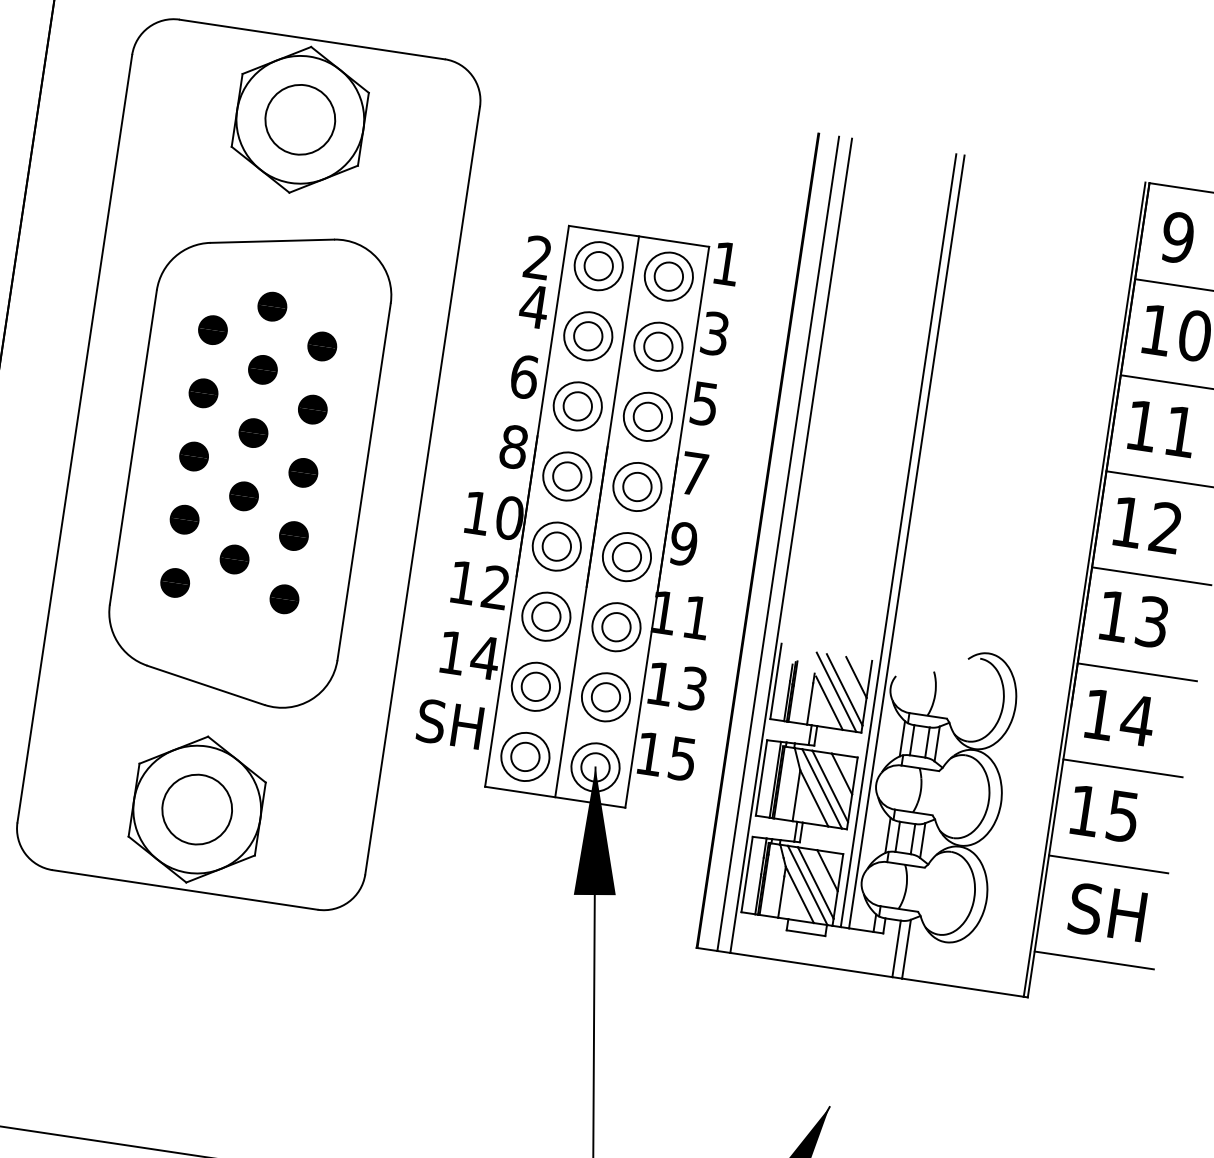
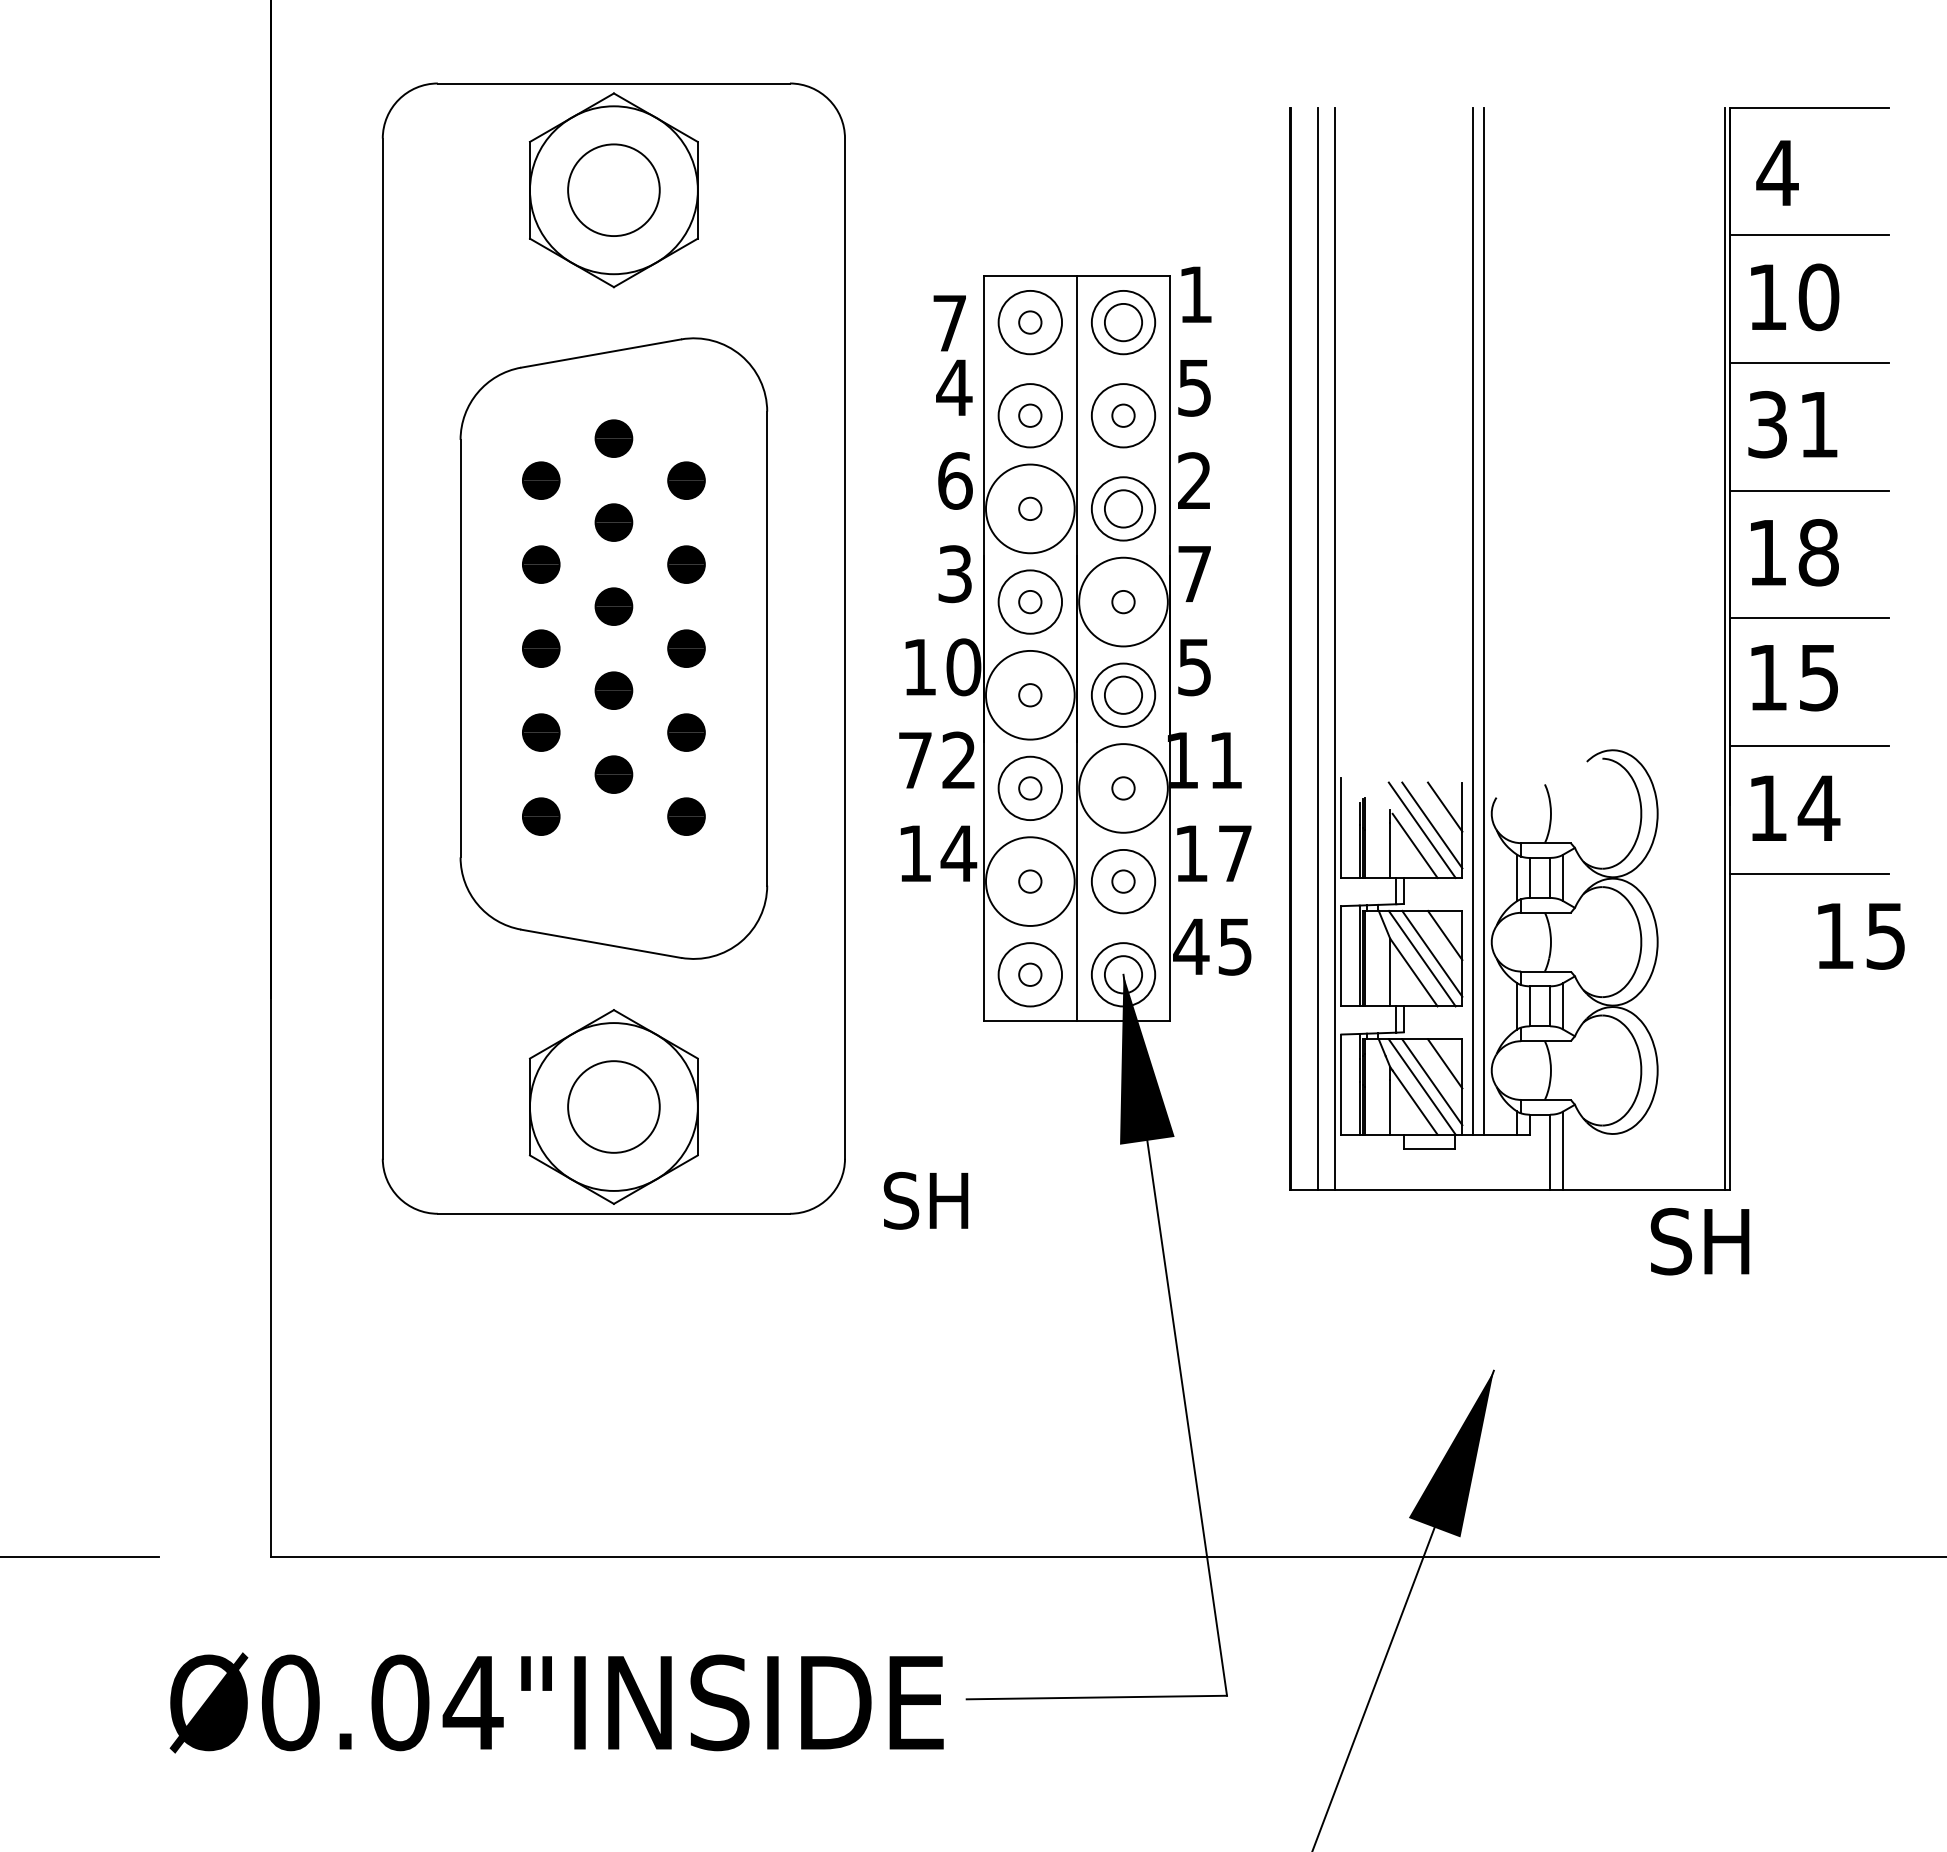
text: (1177, 237) -> (1777, 172), 9 -> 4
text: (537, 257) -> (949, 322), 2 -> 7
circle: (598, 266) -> (1029, 322), size x0.6
text: (714, 333) -> (1194, 387), 3 -> 5
circle: (587, 336) -> (1029, 415), size x0.6
circle: (658, 346) -> (1123, 415), size x0.6
text: (704, 403) -> (1194, 480), 5 -> 2
circle: (577, 405) -> (1029, 508), size x0.6
circle: (577, 406) -> (1030, 508), size x1.4
text: (1141, 425) -> (1767, 424), 11 -> 31
text: (514, 447) -> (955, 574), 8 -> 3
circle: (566, 475) -> (1029, 601), size x0.6
circle: (637, 486) -> (1123, 601), size x0.6
circle: (637, 486) -> (1123, 601), size x1.4
text: (1165, 527) -> (1818, 552), 12 -> 18
text: (683, 544) -> (1194, 667), 9 -> 5
circle: (556, 545) -> (1029, 694), size x0.6
circle: (557, 546) -> (1030, 694), size x1.4
text: (463, 582) -> (915, 760), 12 -> 72
circle: (545, 616) -> (1029, 788), size x0.6
text: (1152, 621) -> (1819, 676), 13 -> 15
circle: (616, 627) -> (1123, 788), size x0.6
circle: (616, 627) -> (1123, 788), size x1.4
circle: (535, 686) -> (1029, 881), size x0.6
circle: (536, 686) -> (1030, 881), size x1.4
text: (692, 688) -> (1234, 853), 13 -> 17
circle: (606, 697) -> (1123, 881), size x0.6
text: (449, 723) -> (925, 1200), moved
text: (649, 753) -> (1191, 946), 15 -> 45
circle: (524, 756) -> (1029, 974), size x0.6
text: (1104, 814) -> (1861, 936), moved
line: (1108, 864) -> (1809, 1001), removed
text: (1106, 912) -> (1699, 1241), moved
line: (1094, 960) -> (1809, 1128), removed

